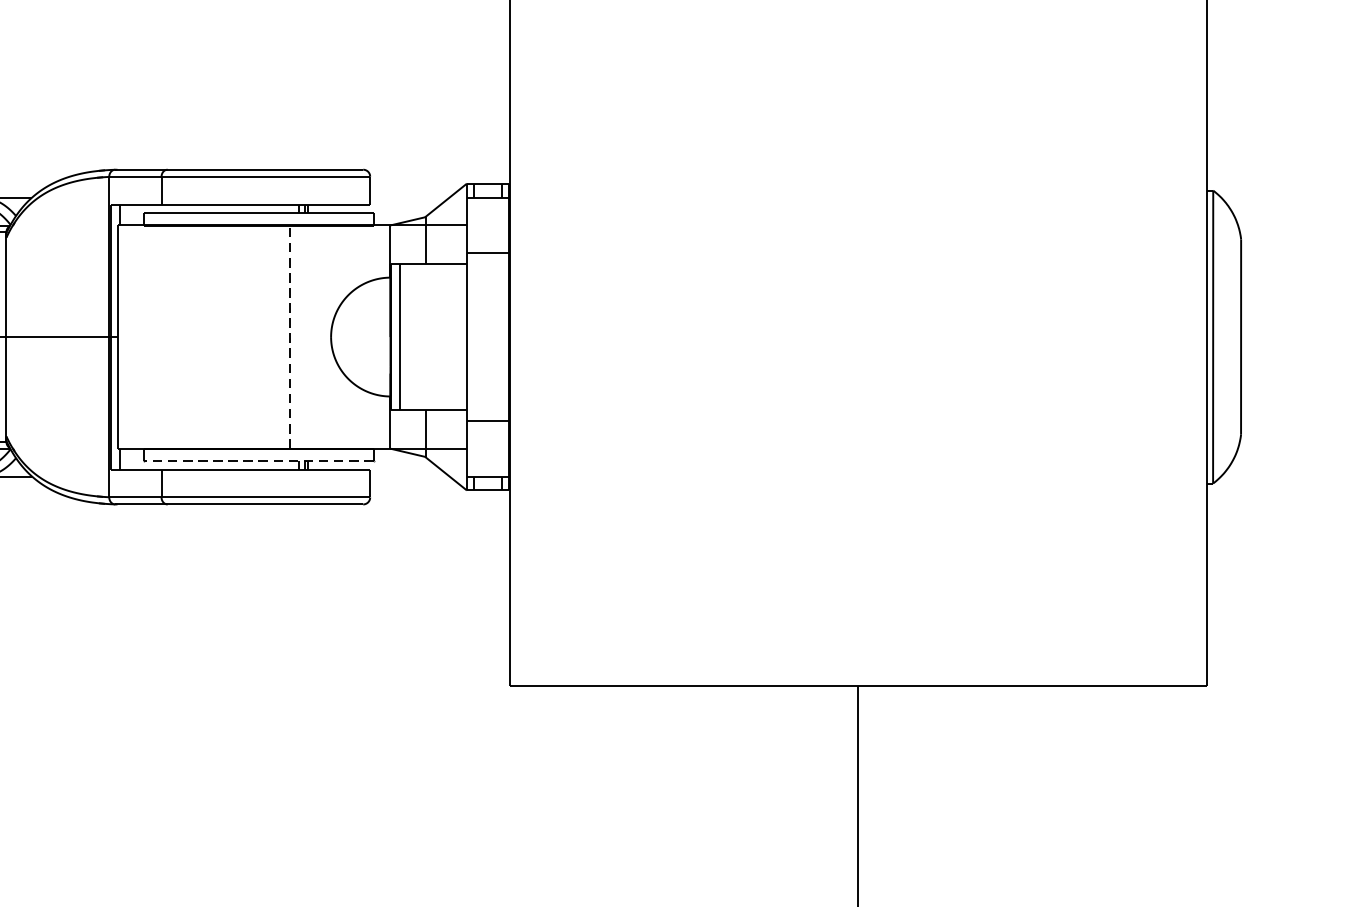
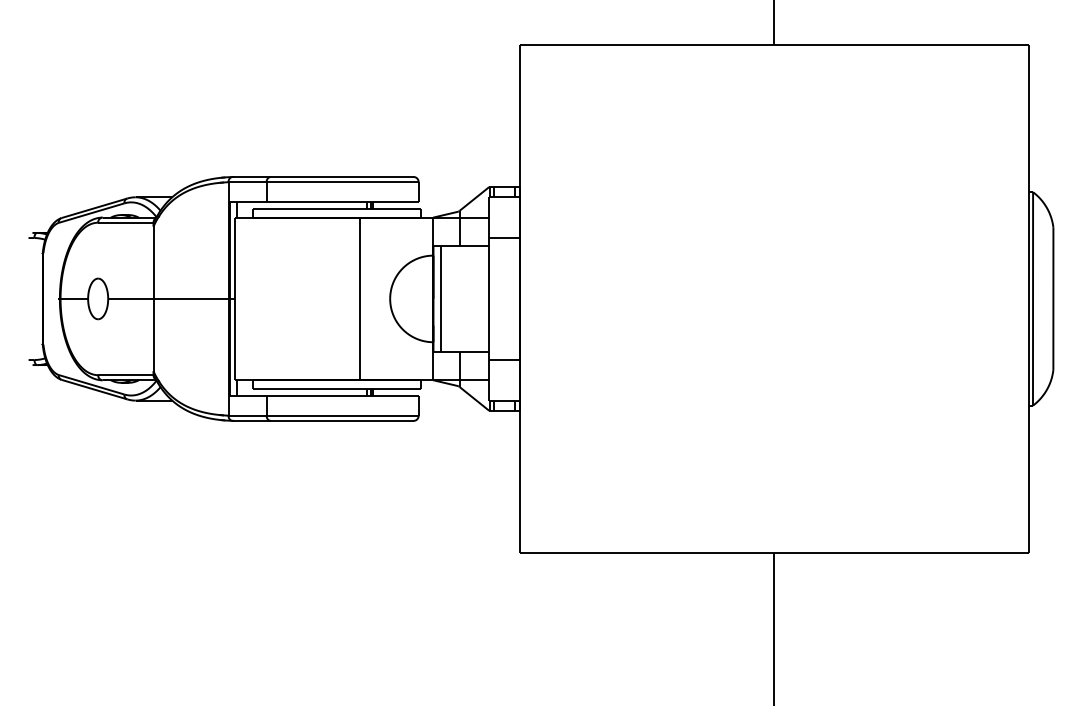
line: (290, 336) -> (360, 298), dashed -> solid
line: (258, 461) -> (337, 389), dashed -> solid

